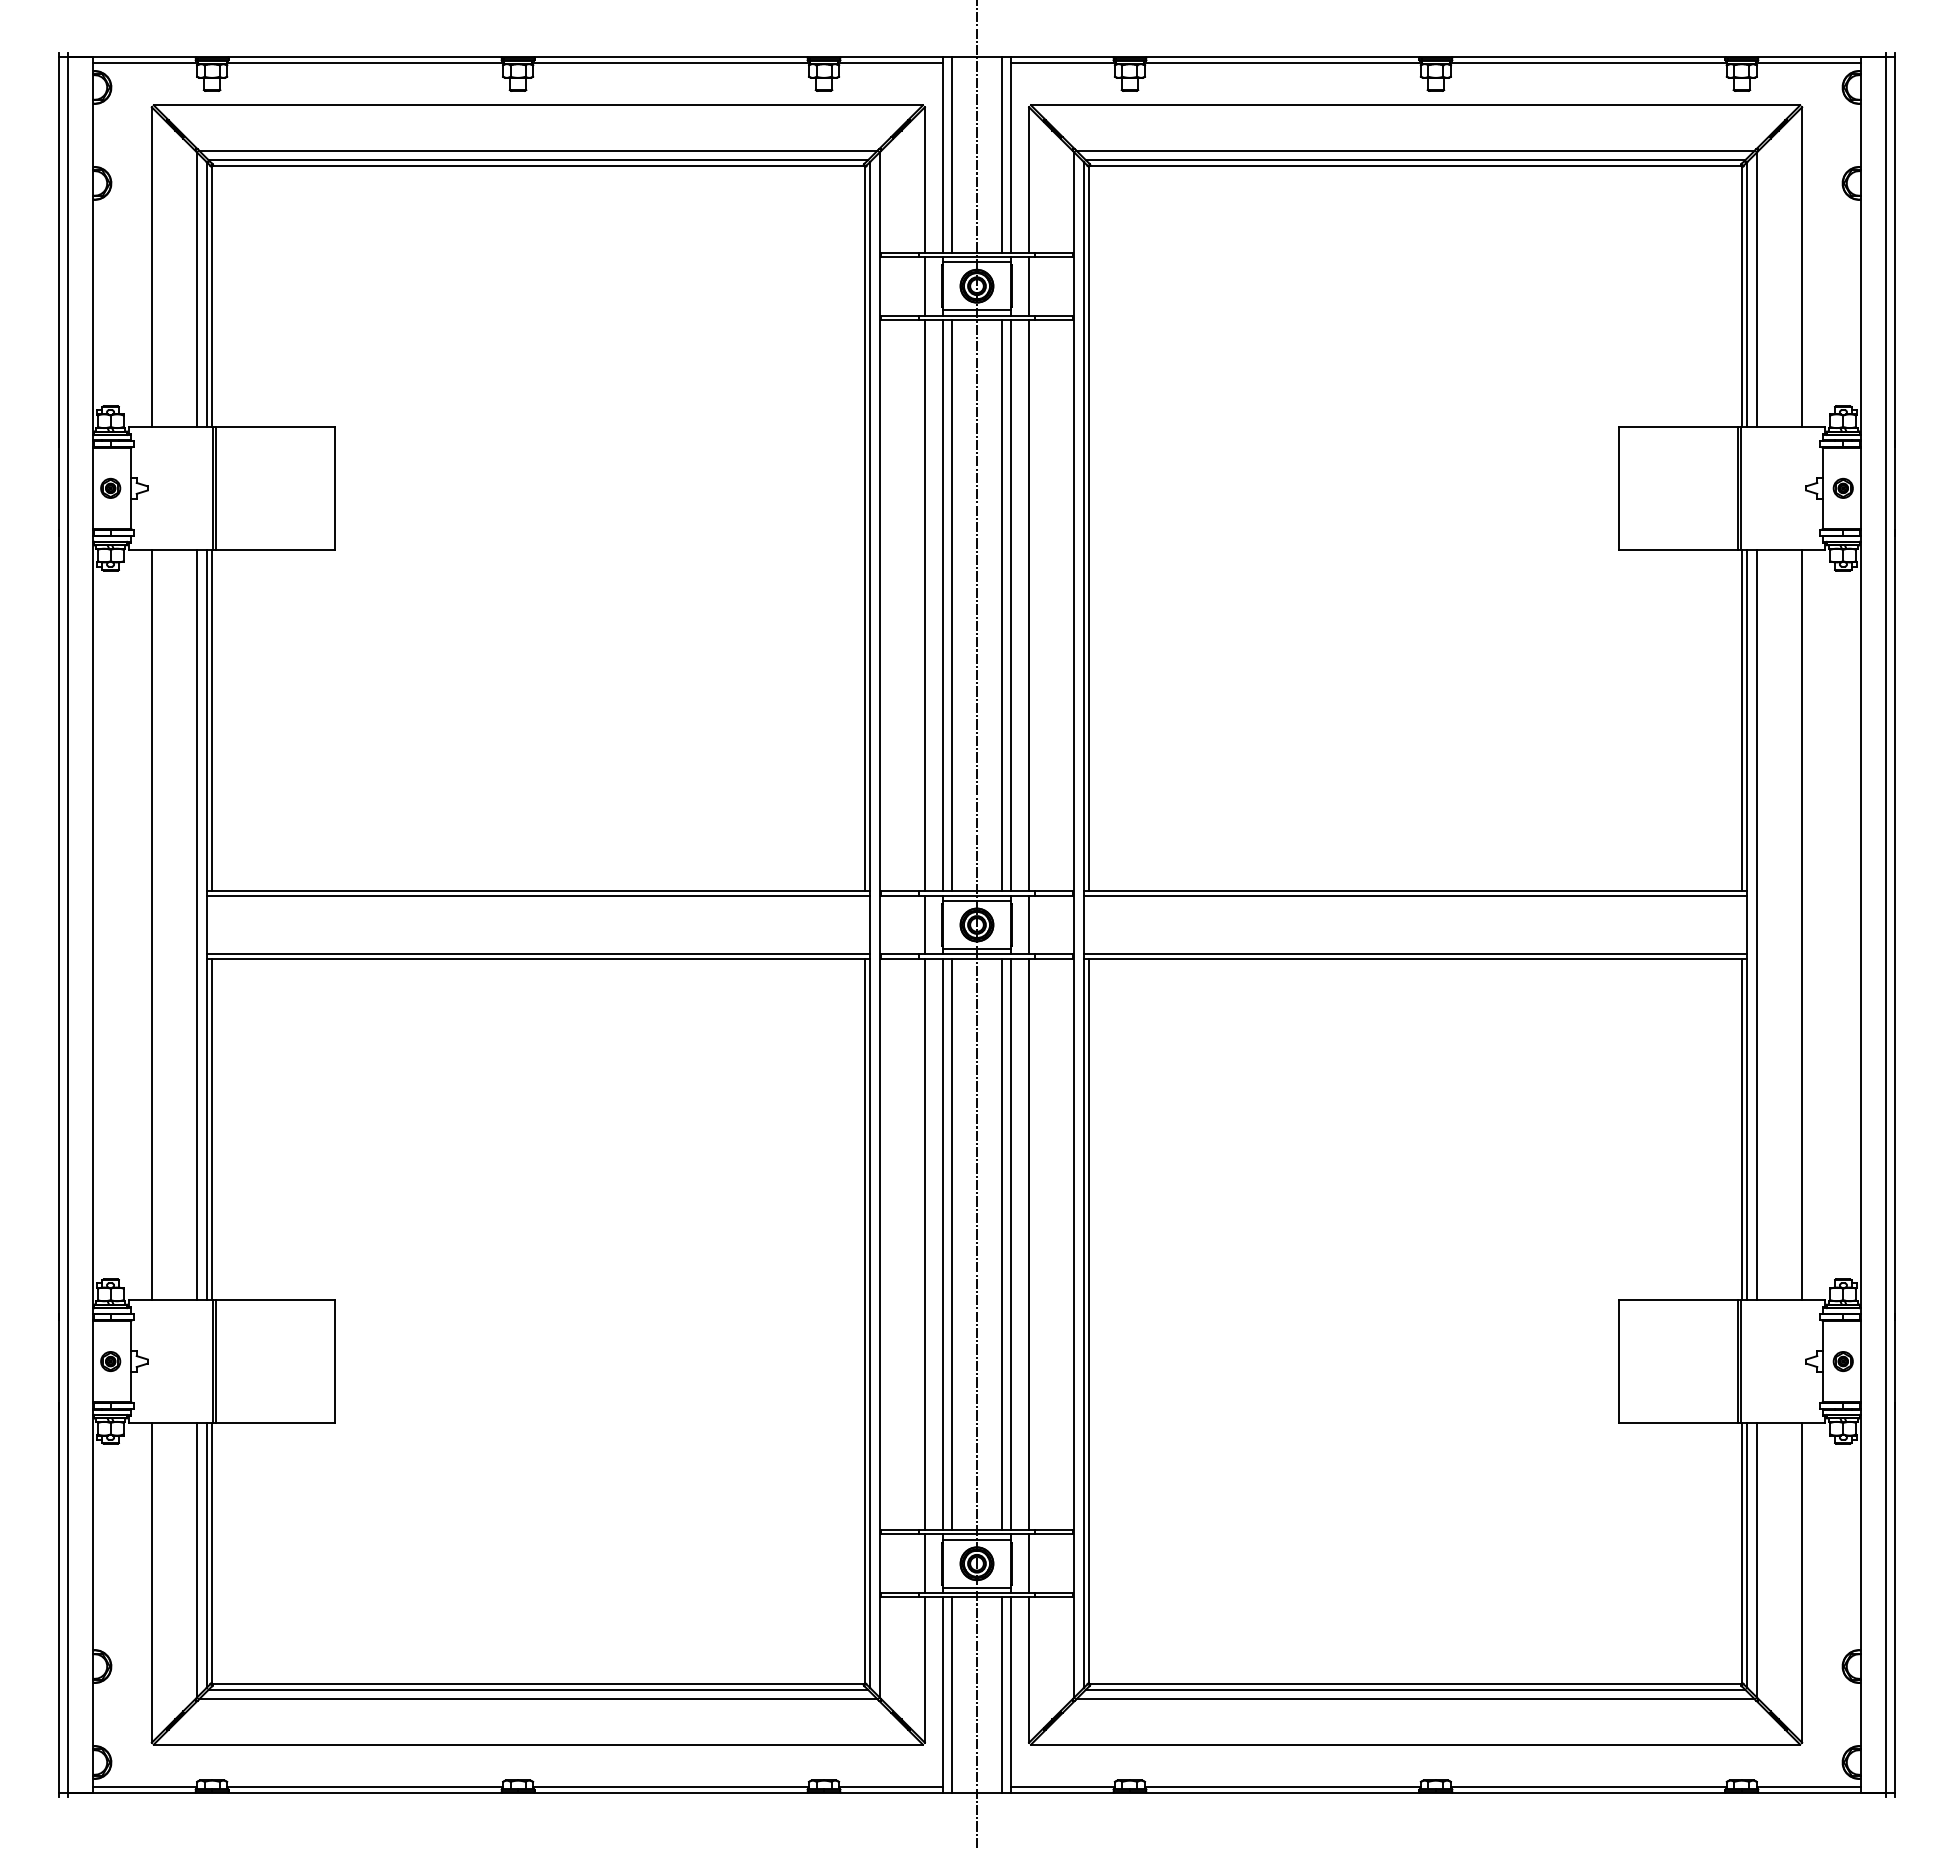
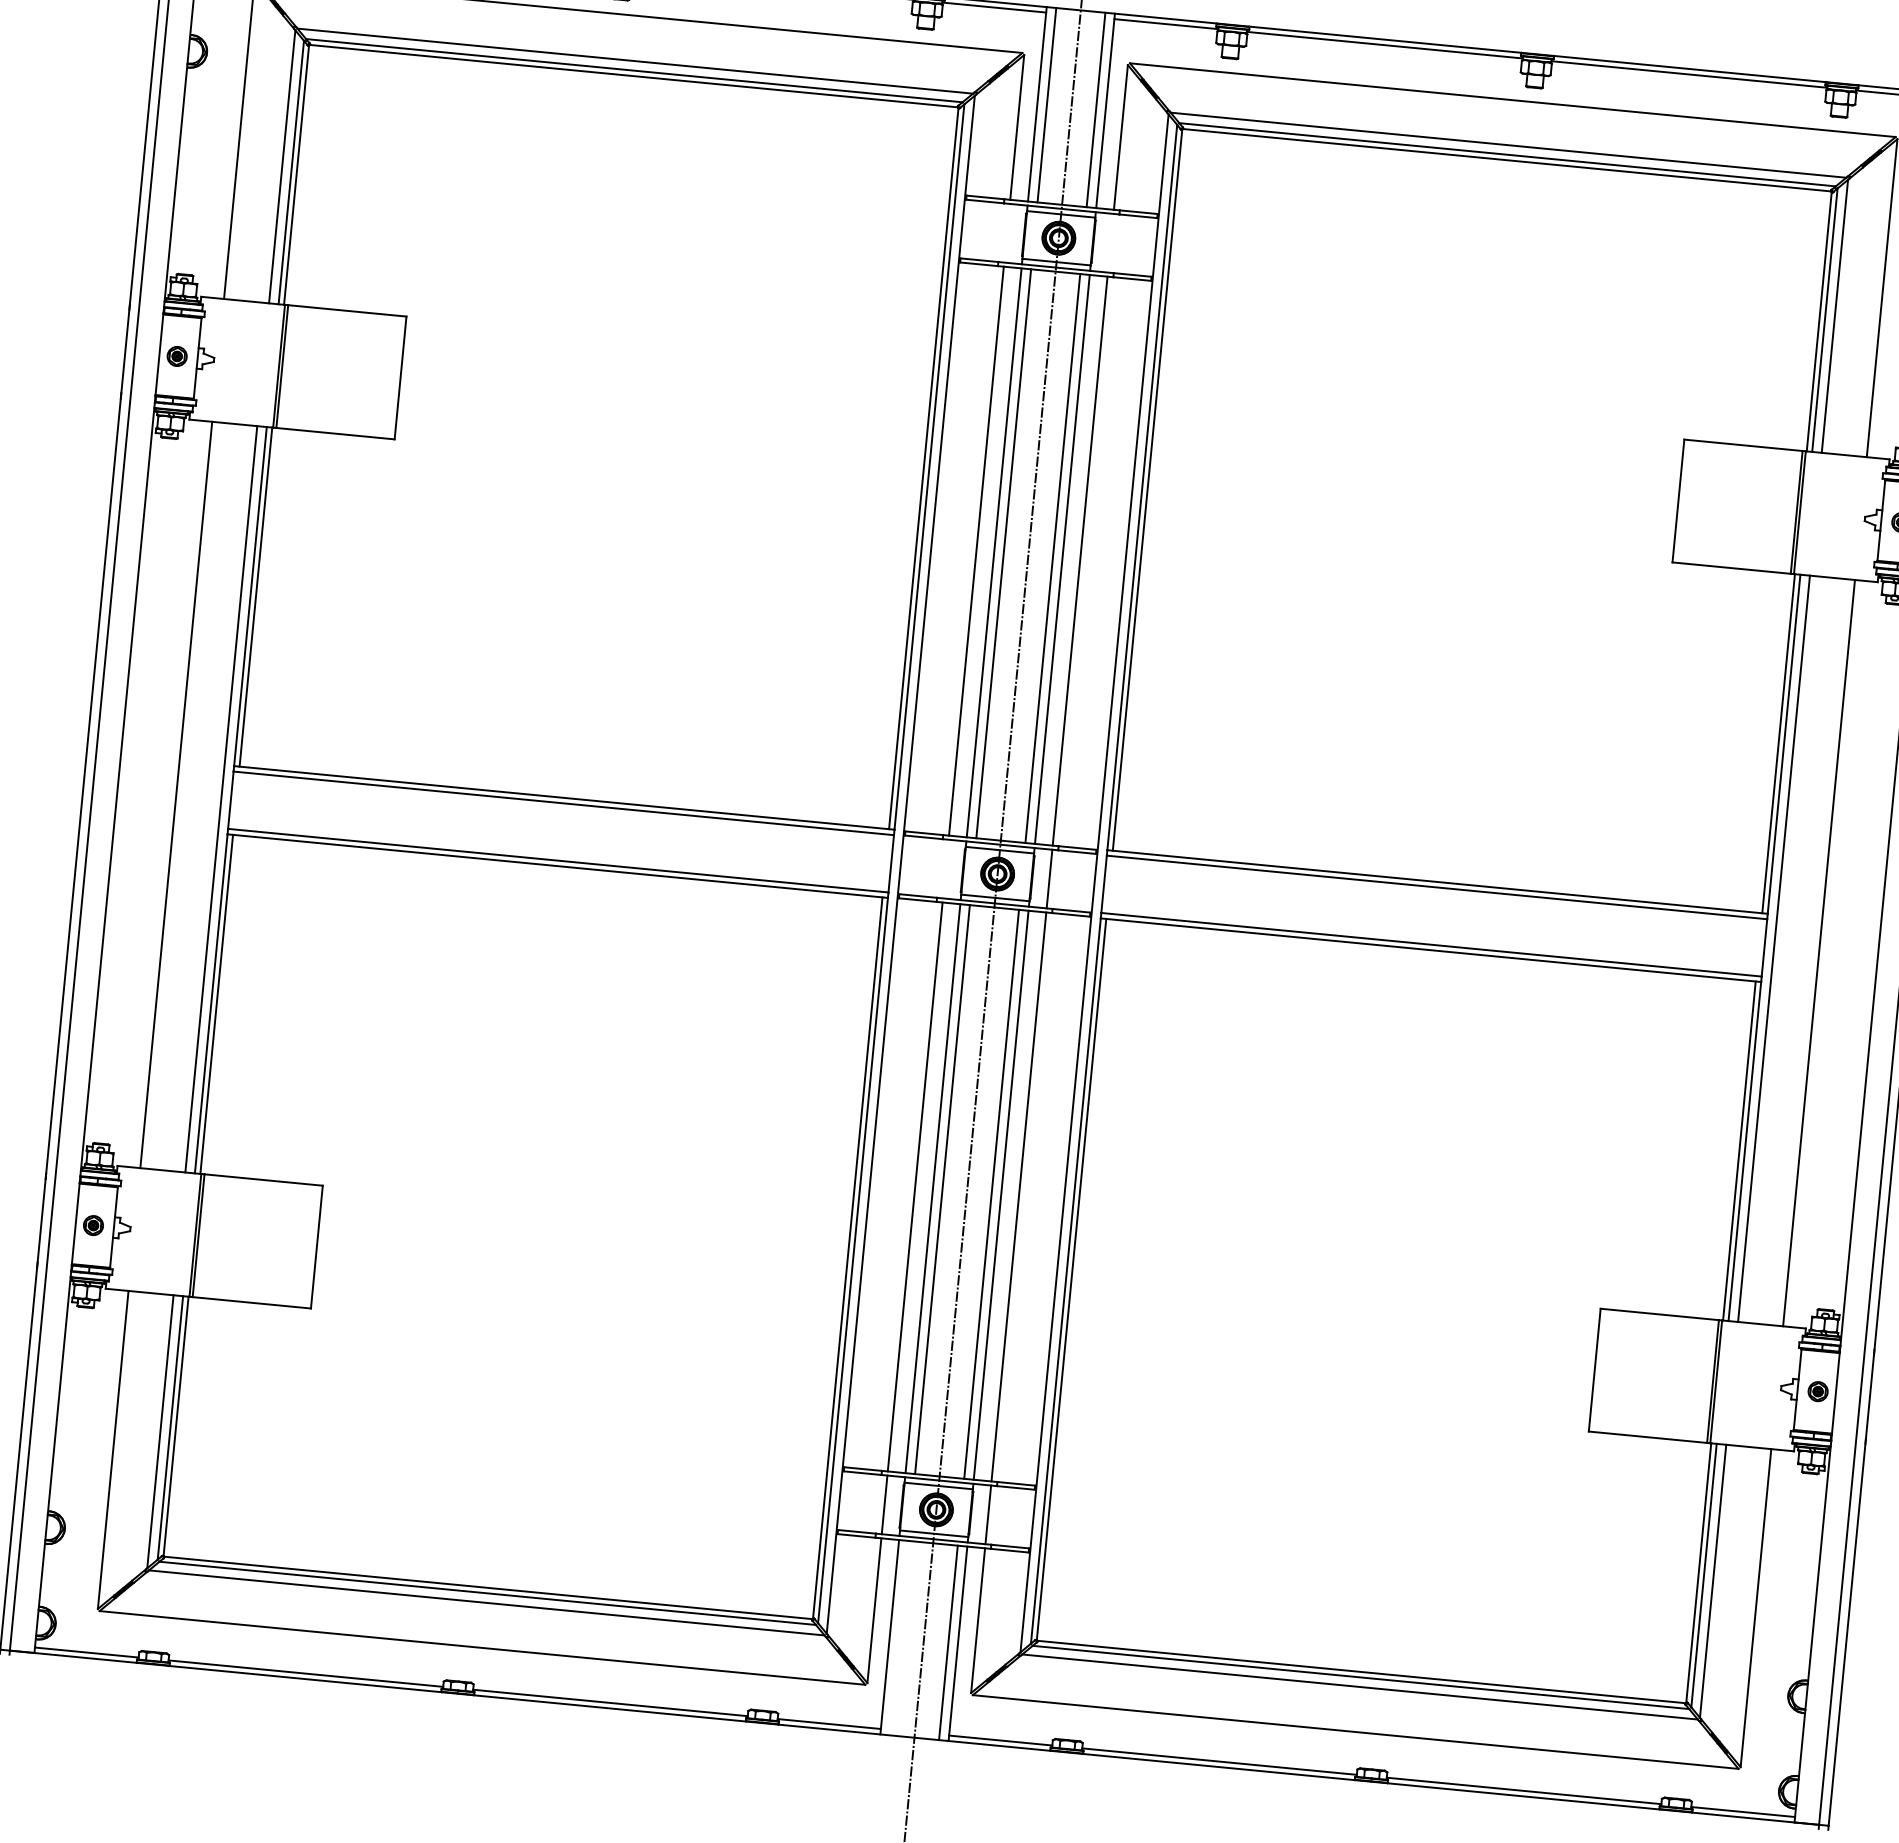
line: (924, 285) -> (1006, 232), removed
line: (1029, 285) -> (1111, 242), removed
line: (924, 924) -> (945, 868), removed
line: (952, 1694) -> (899, 1637), removed

